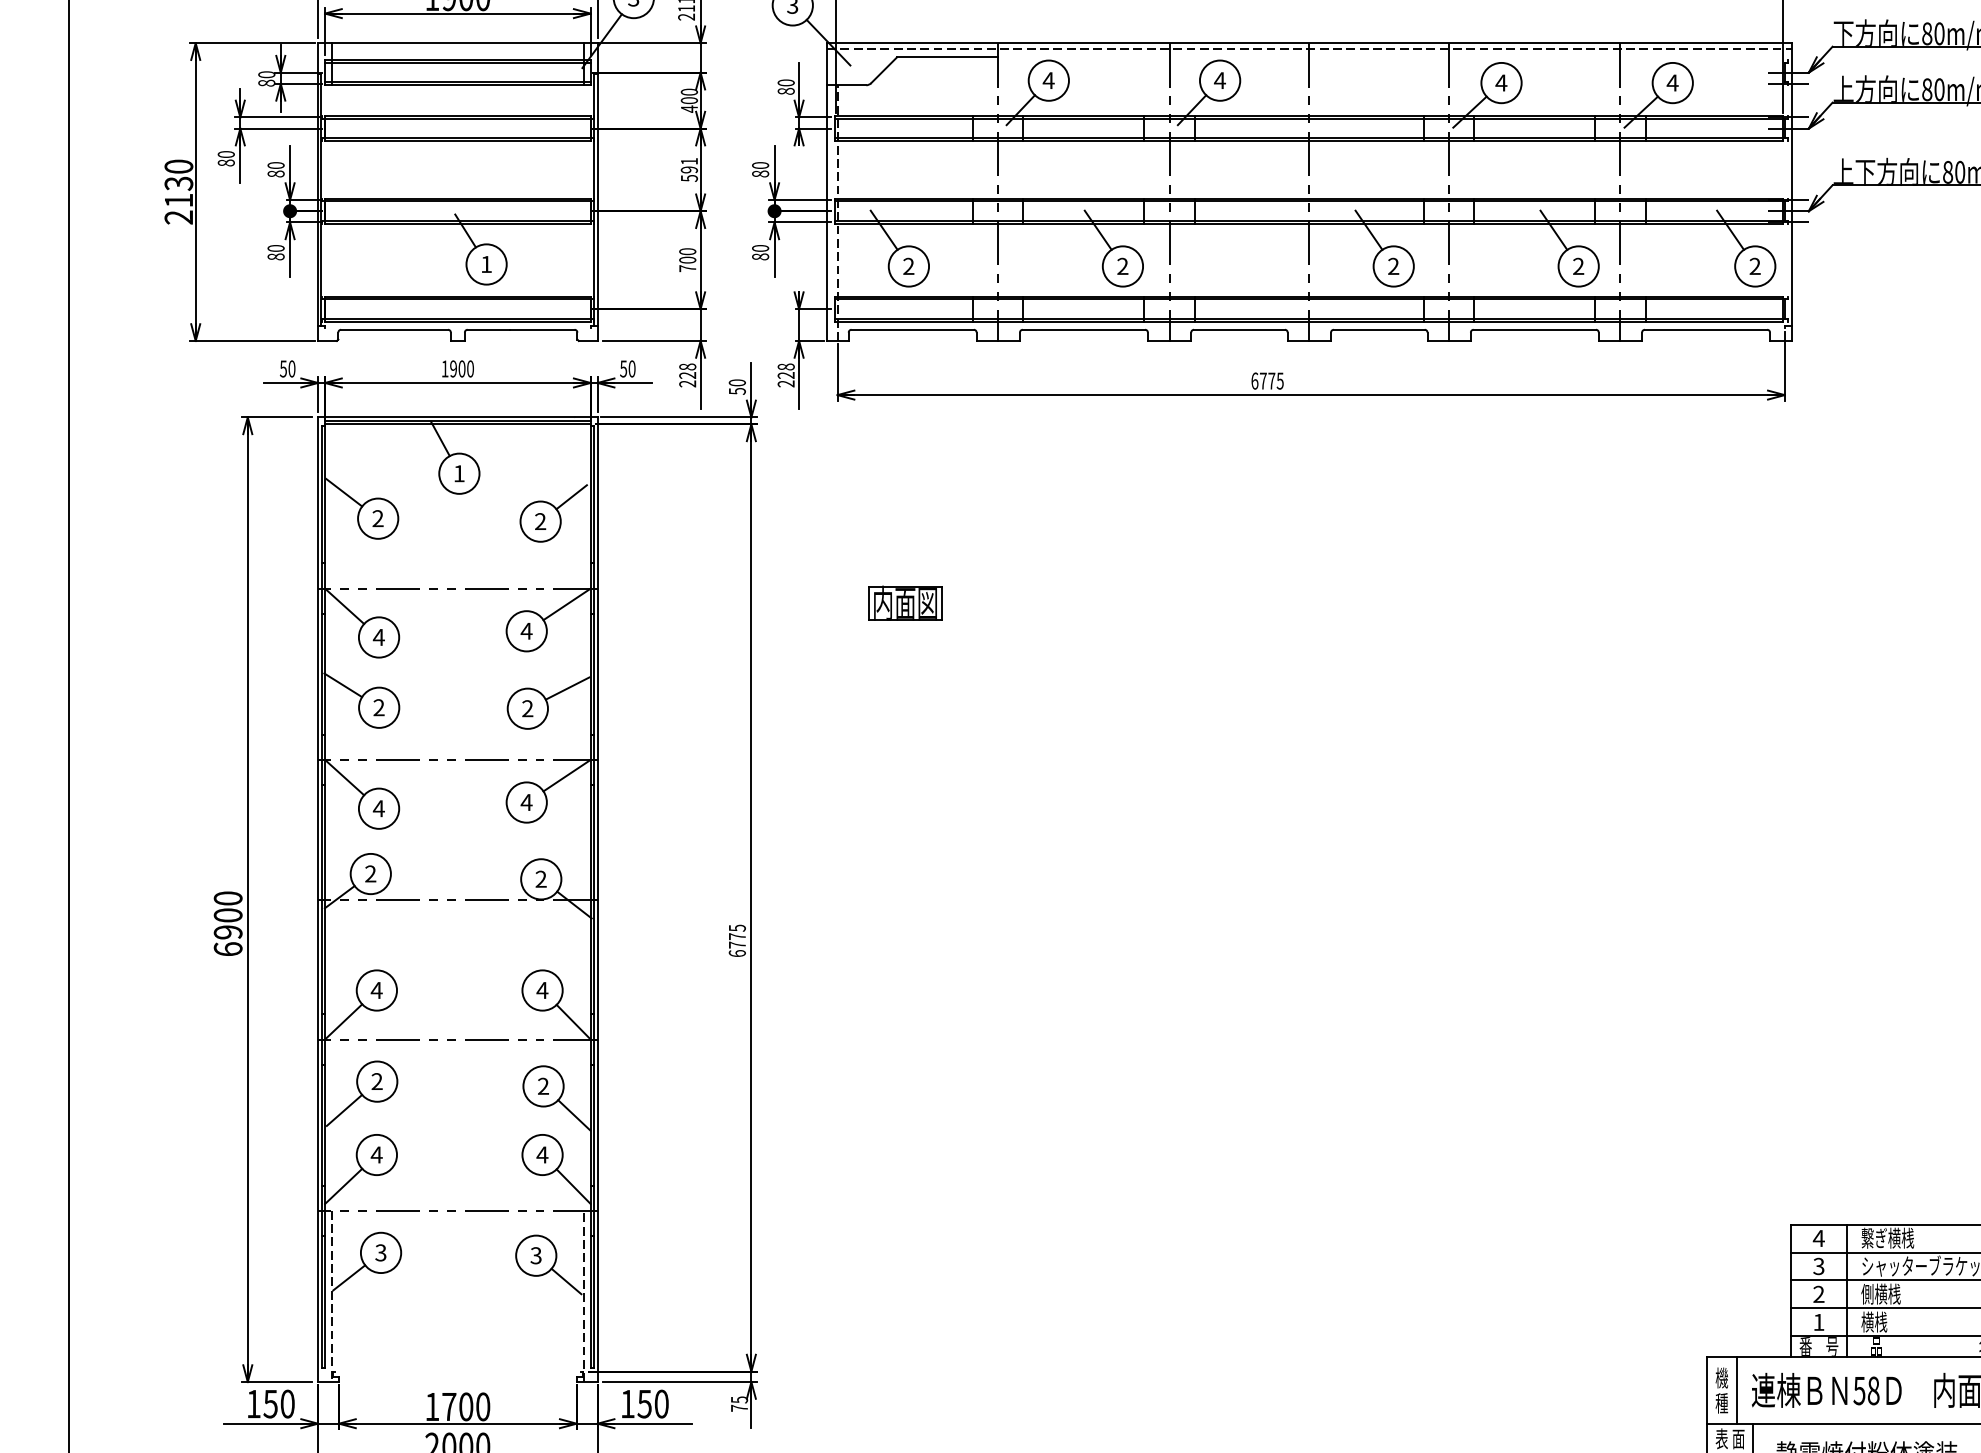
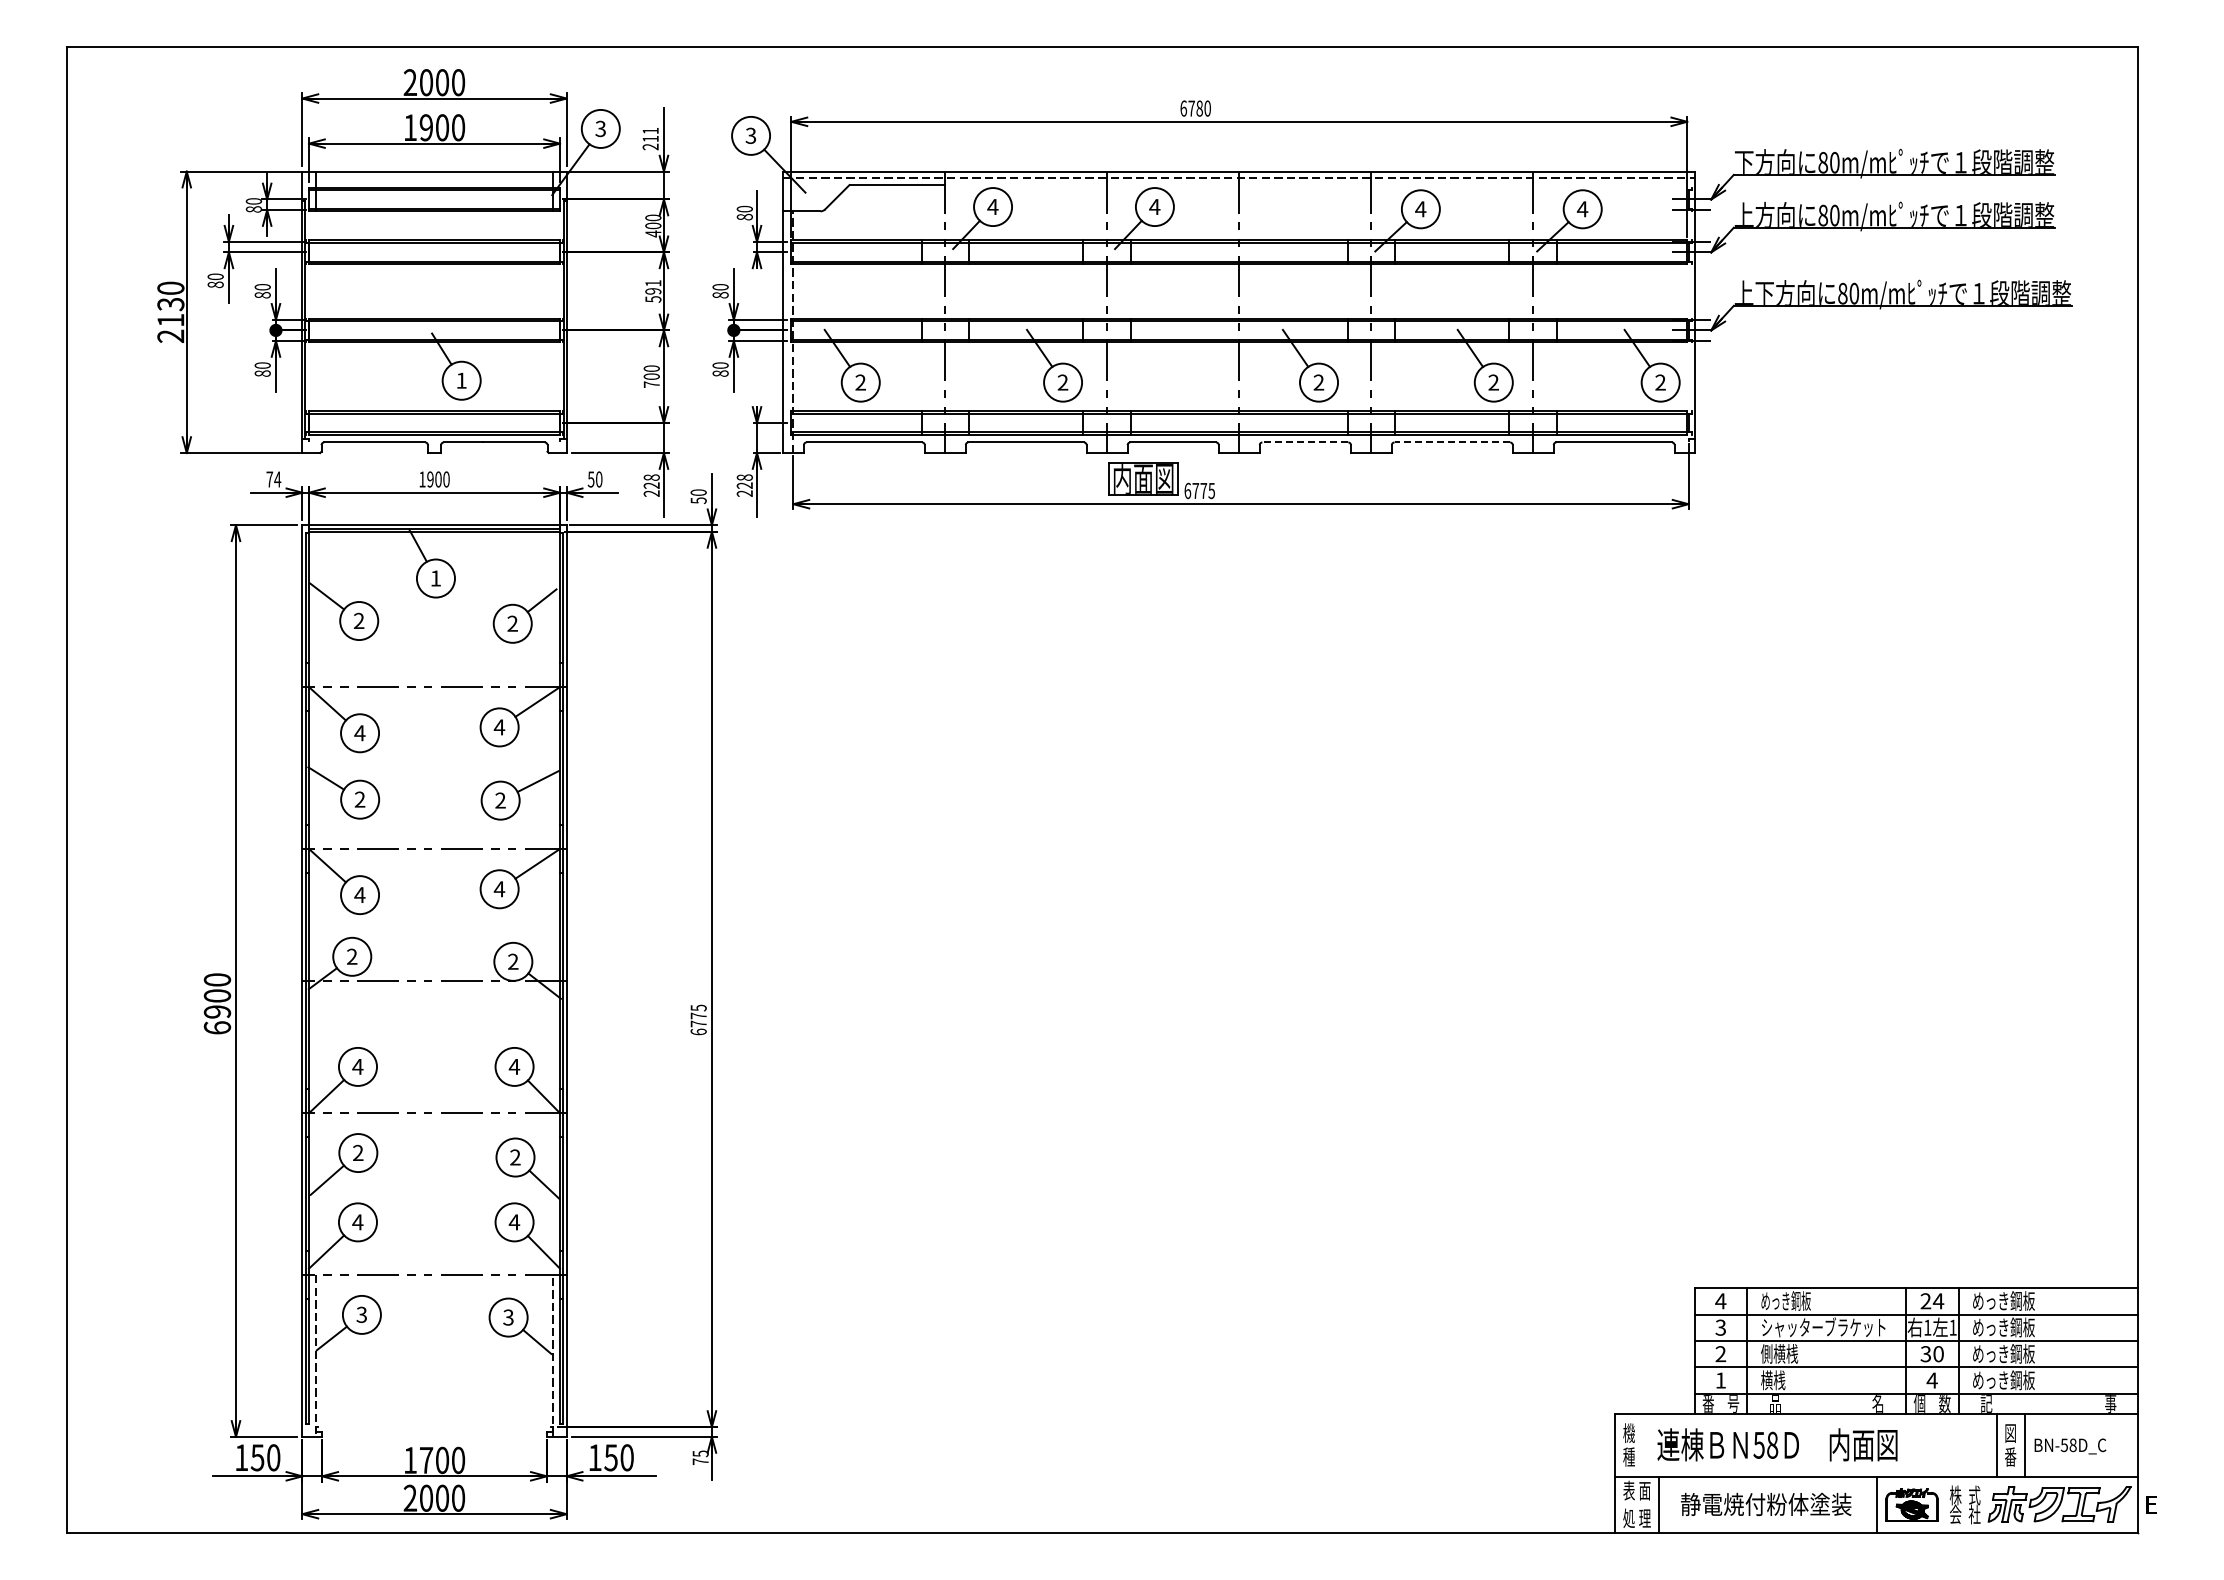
line: (1379, 329) -> (1305, 442), solid -> dashed
line: (1534, 329) -> (1452, 442), solid -> dashed
text: (287, 368) -> (273, 479), 50 -> 74
part: (905, 602) -> (1143, 478), moved
text: (1887, 1237) -> (1785, 1300), 繋ぎ横桟 -> めっき鋼板
line: (1736, 1391) -> (1642, 1445), removed

